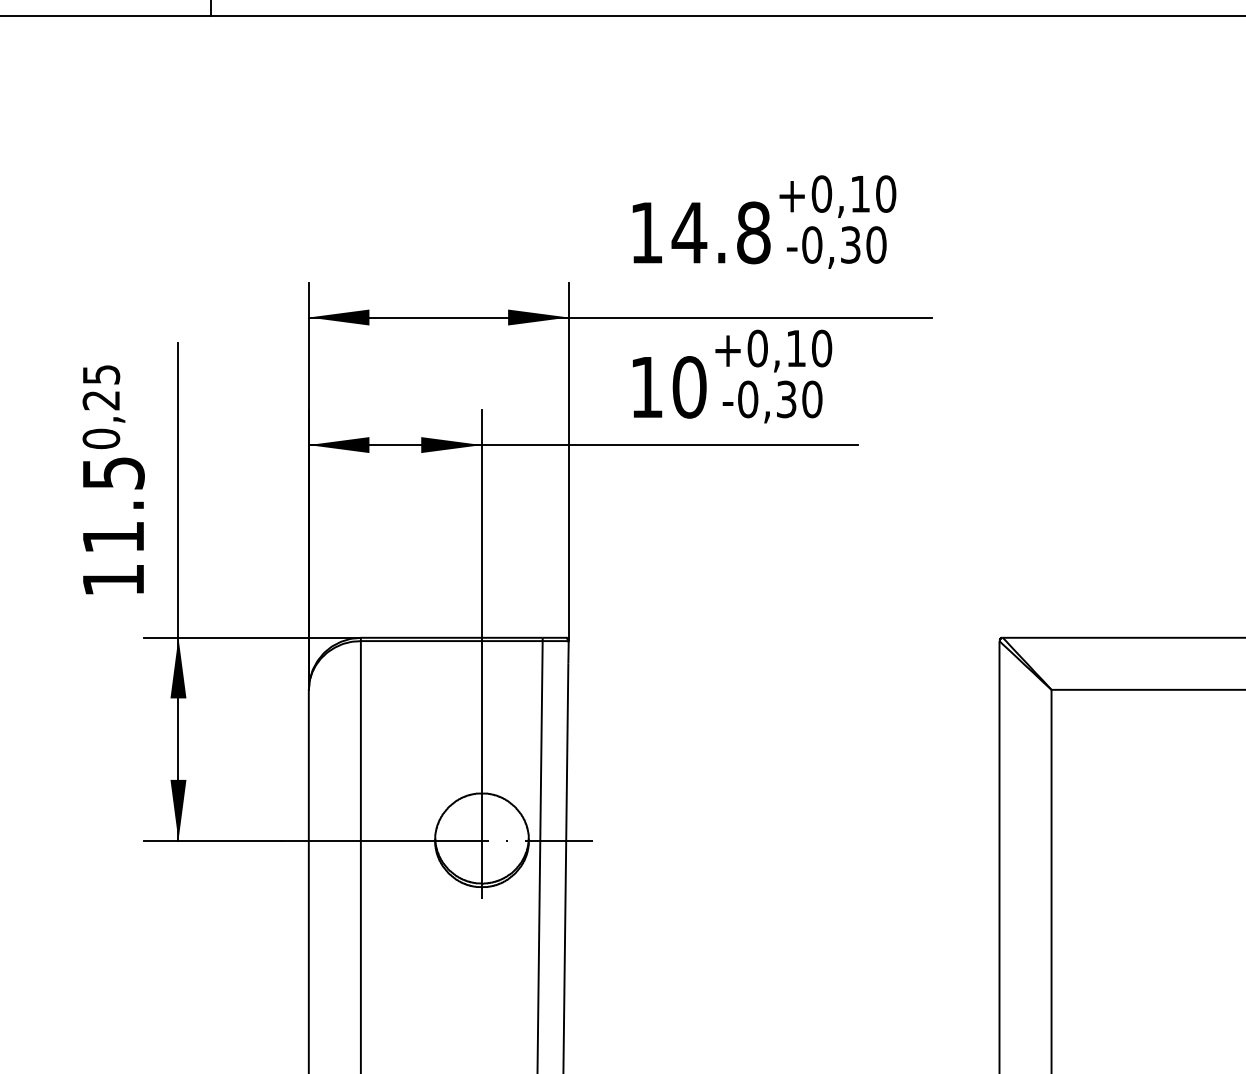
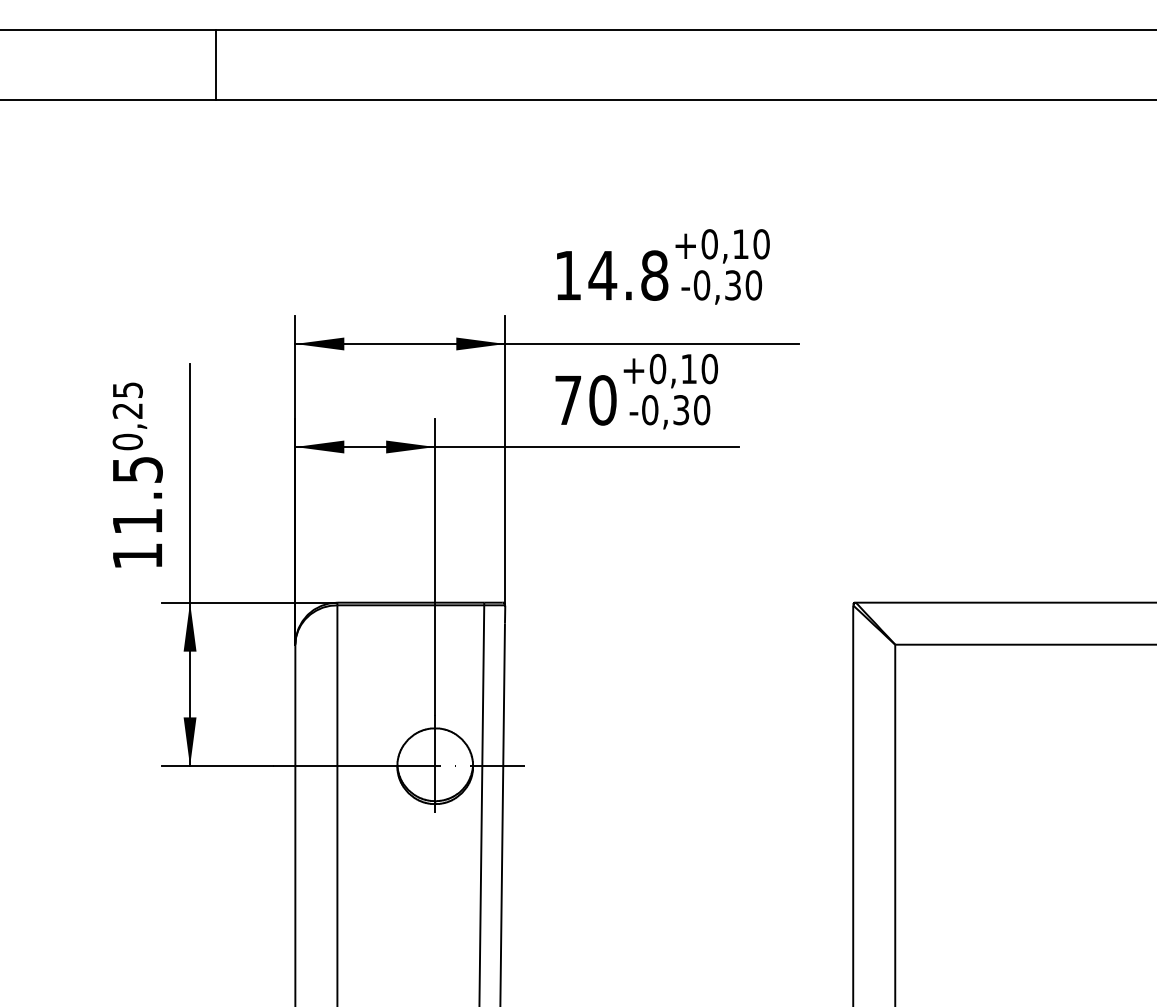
text: (646, 387) -> (568, 400), 10 -> 70

